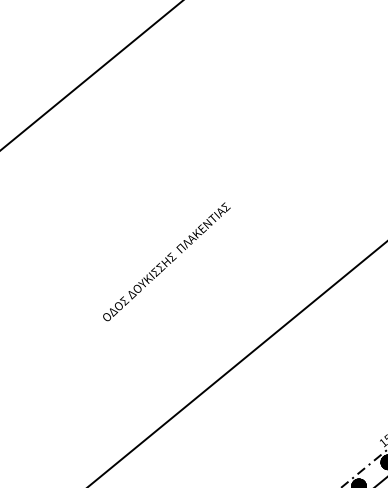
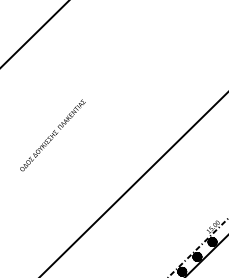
text: (165, 262) -> (52, 135), moved

